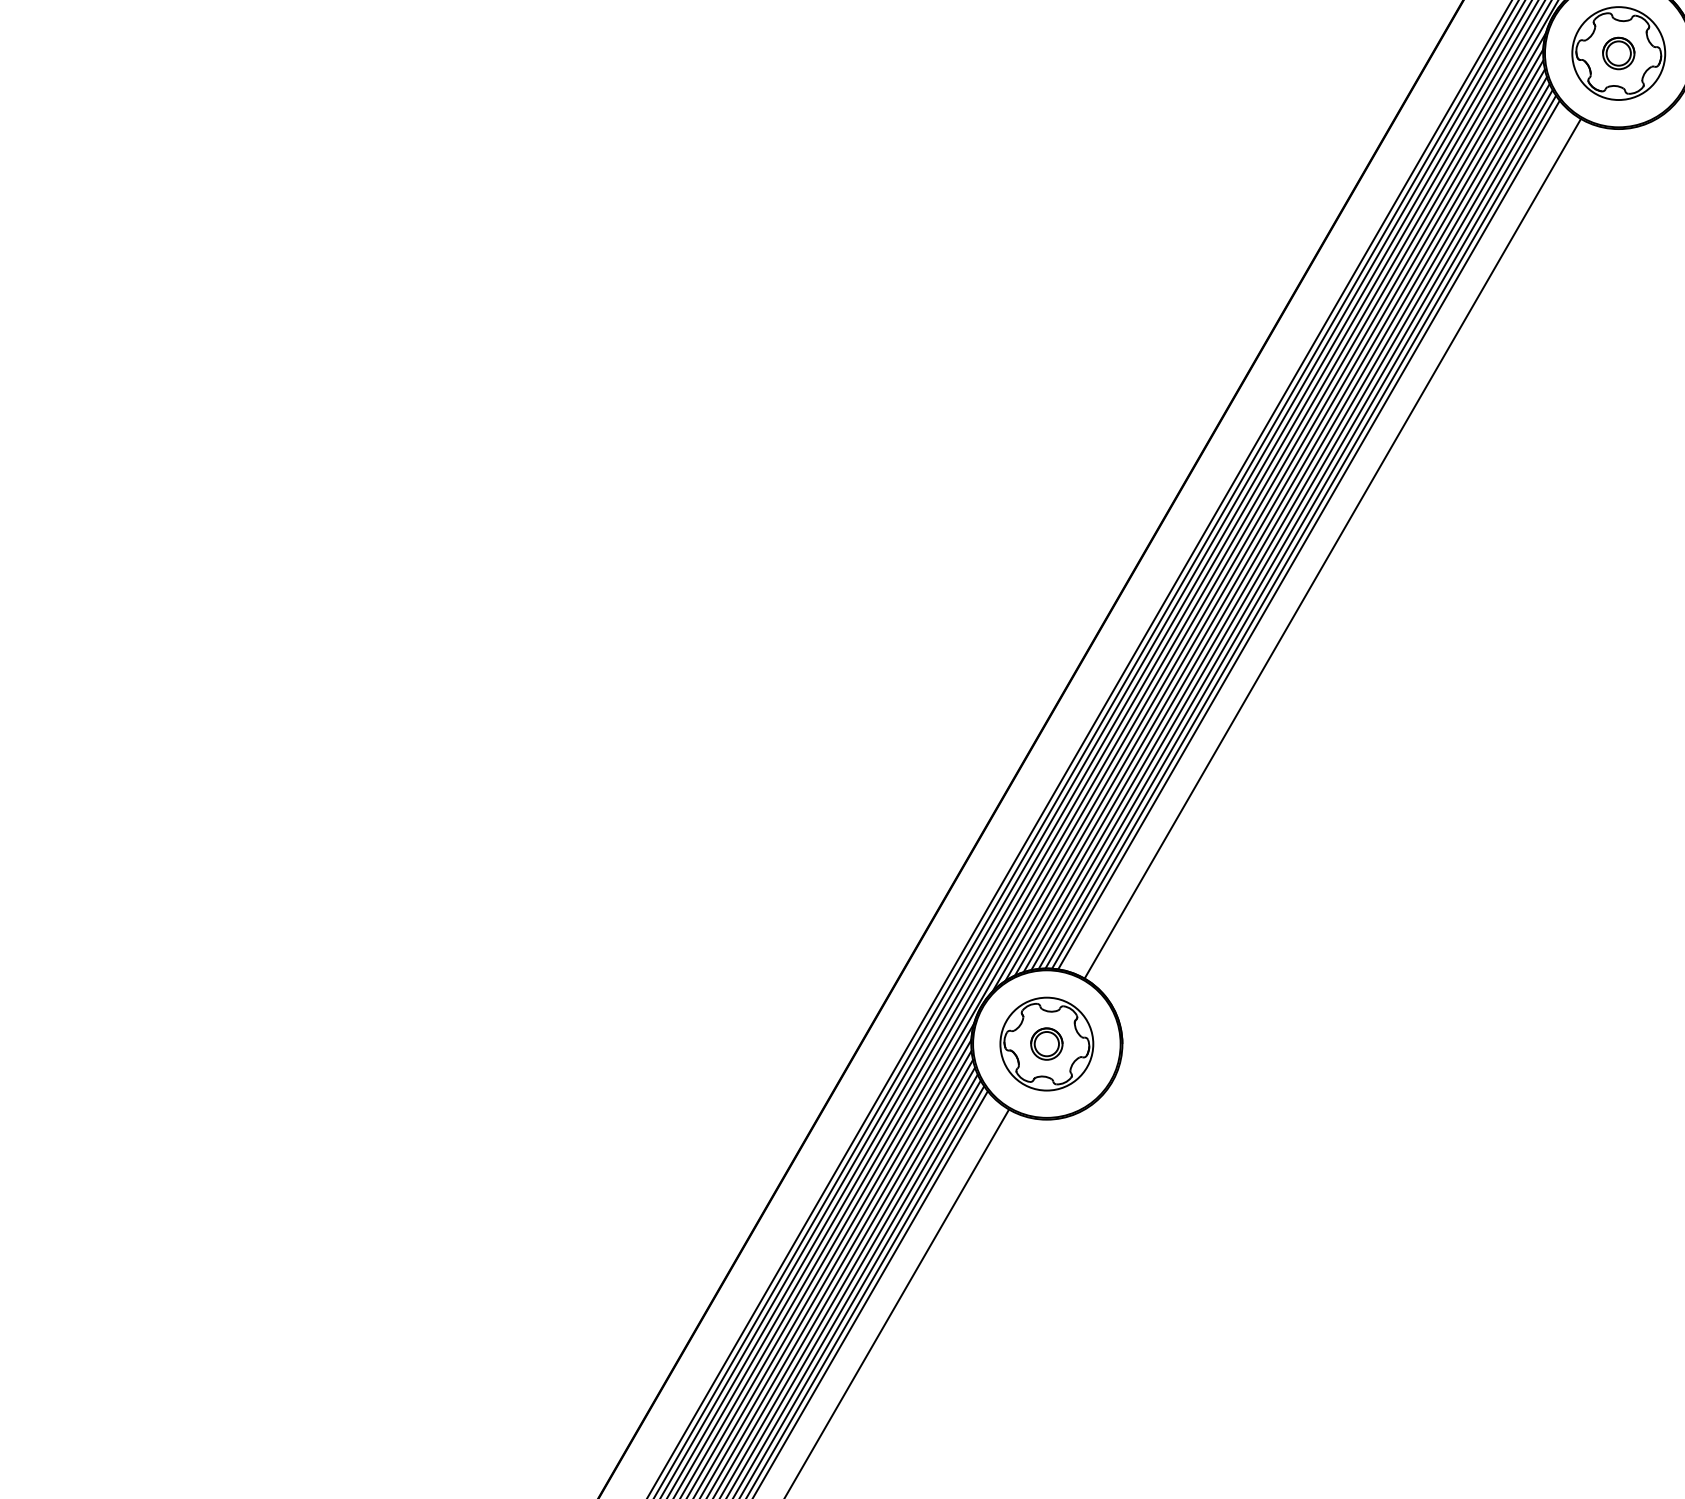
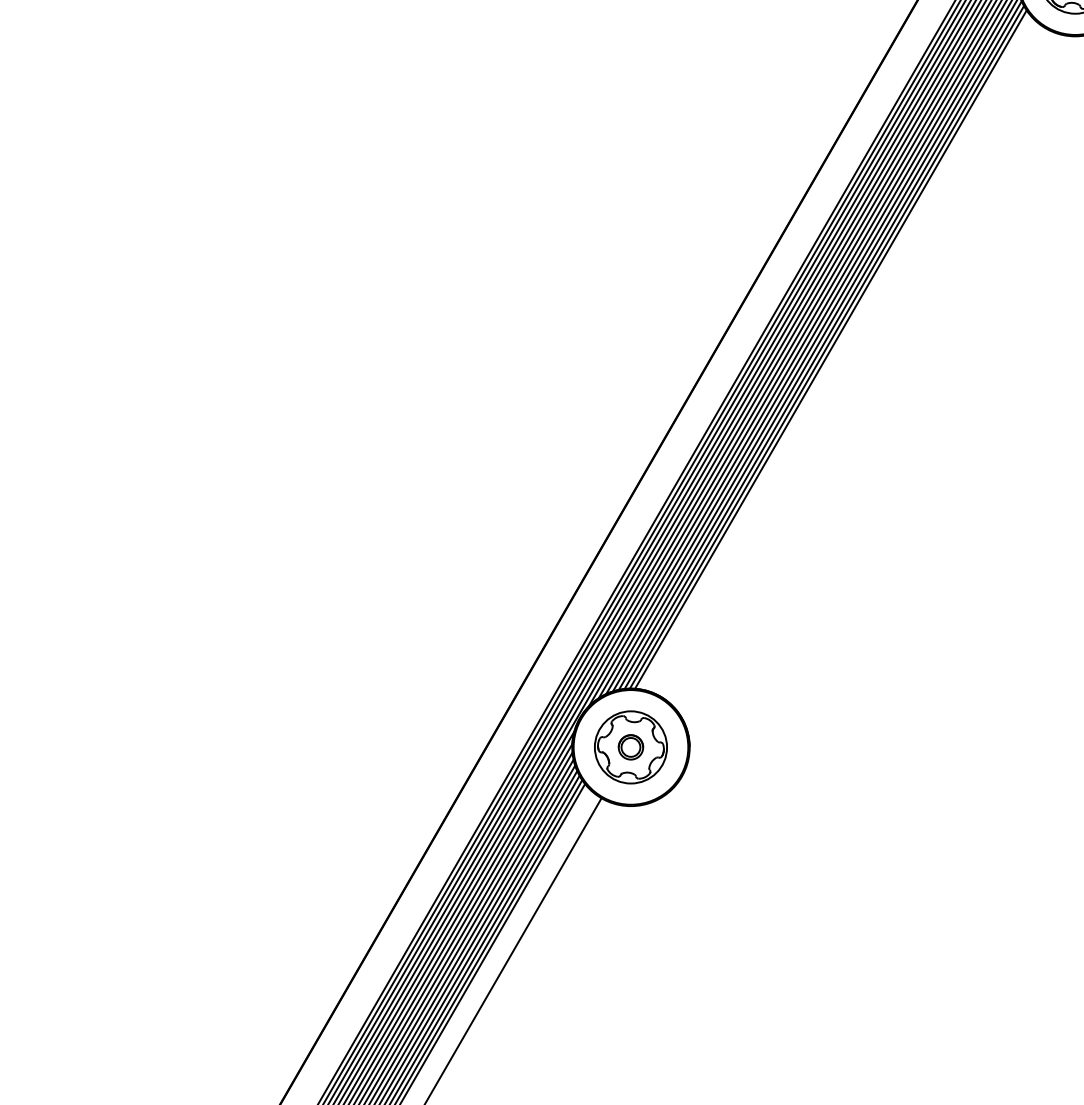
line: (1308, 534) -> (834, 351), removed
line: (1332, 548) -> (852, 362), removed

